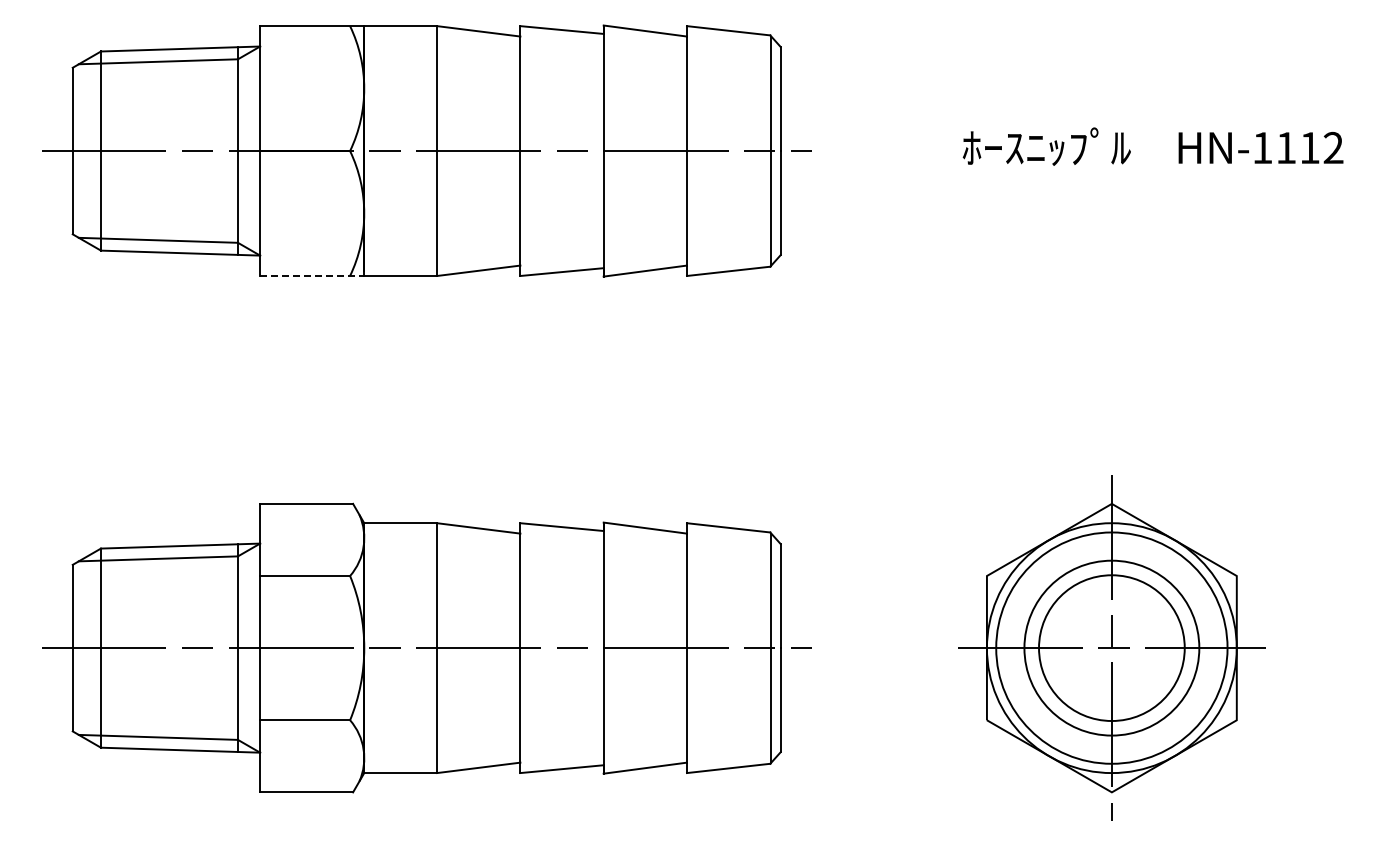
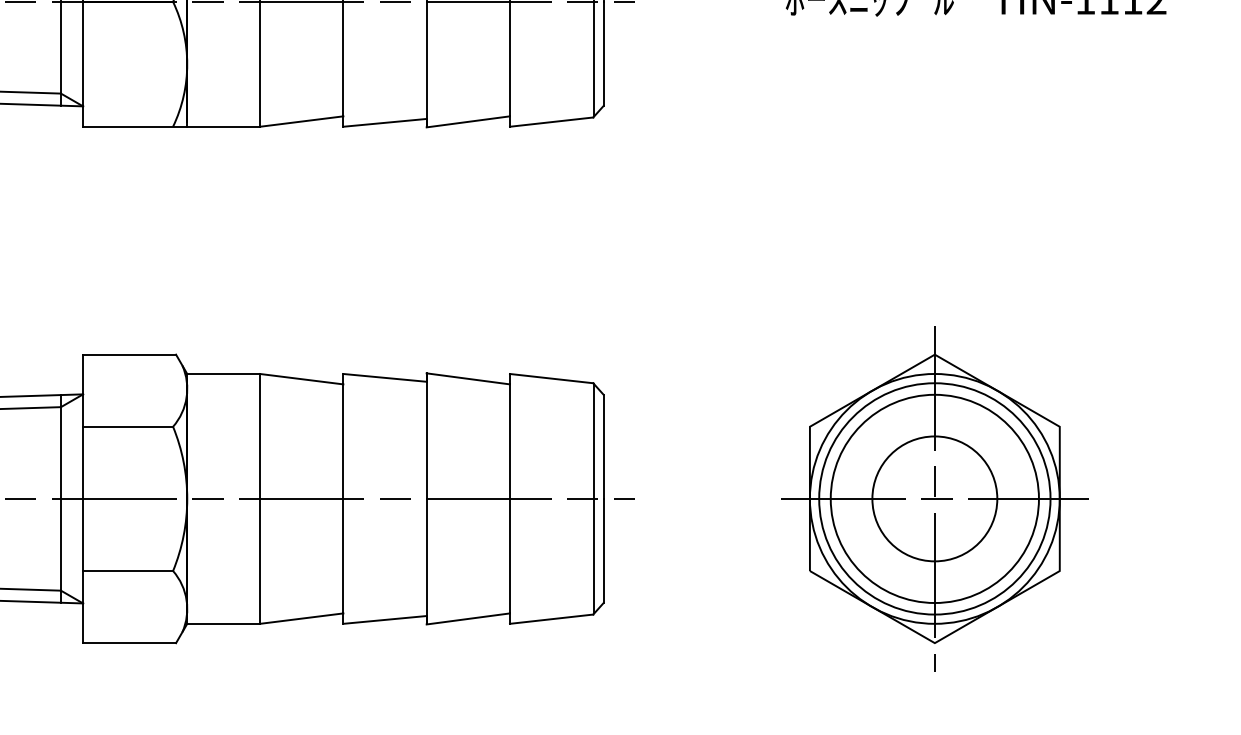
line: (312, 275) -> (135, 126), dashed -> solid
circle: (1111, 647) -> (934, 498), size x0.71
circle: (1111, 648) -> (934, 499), size x1.43

